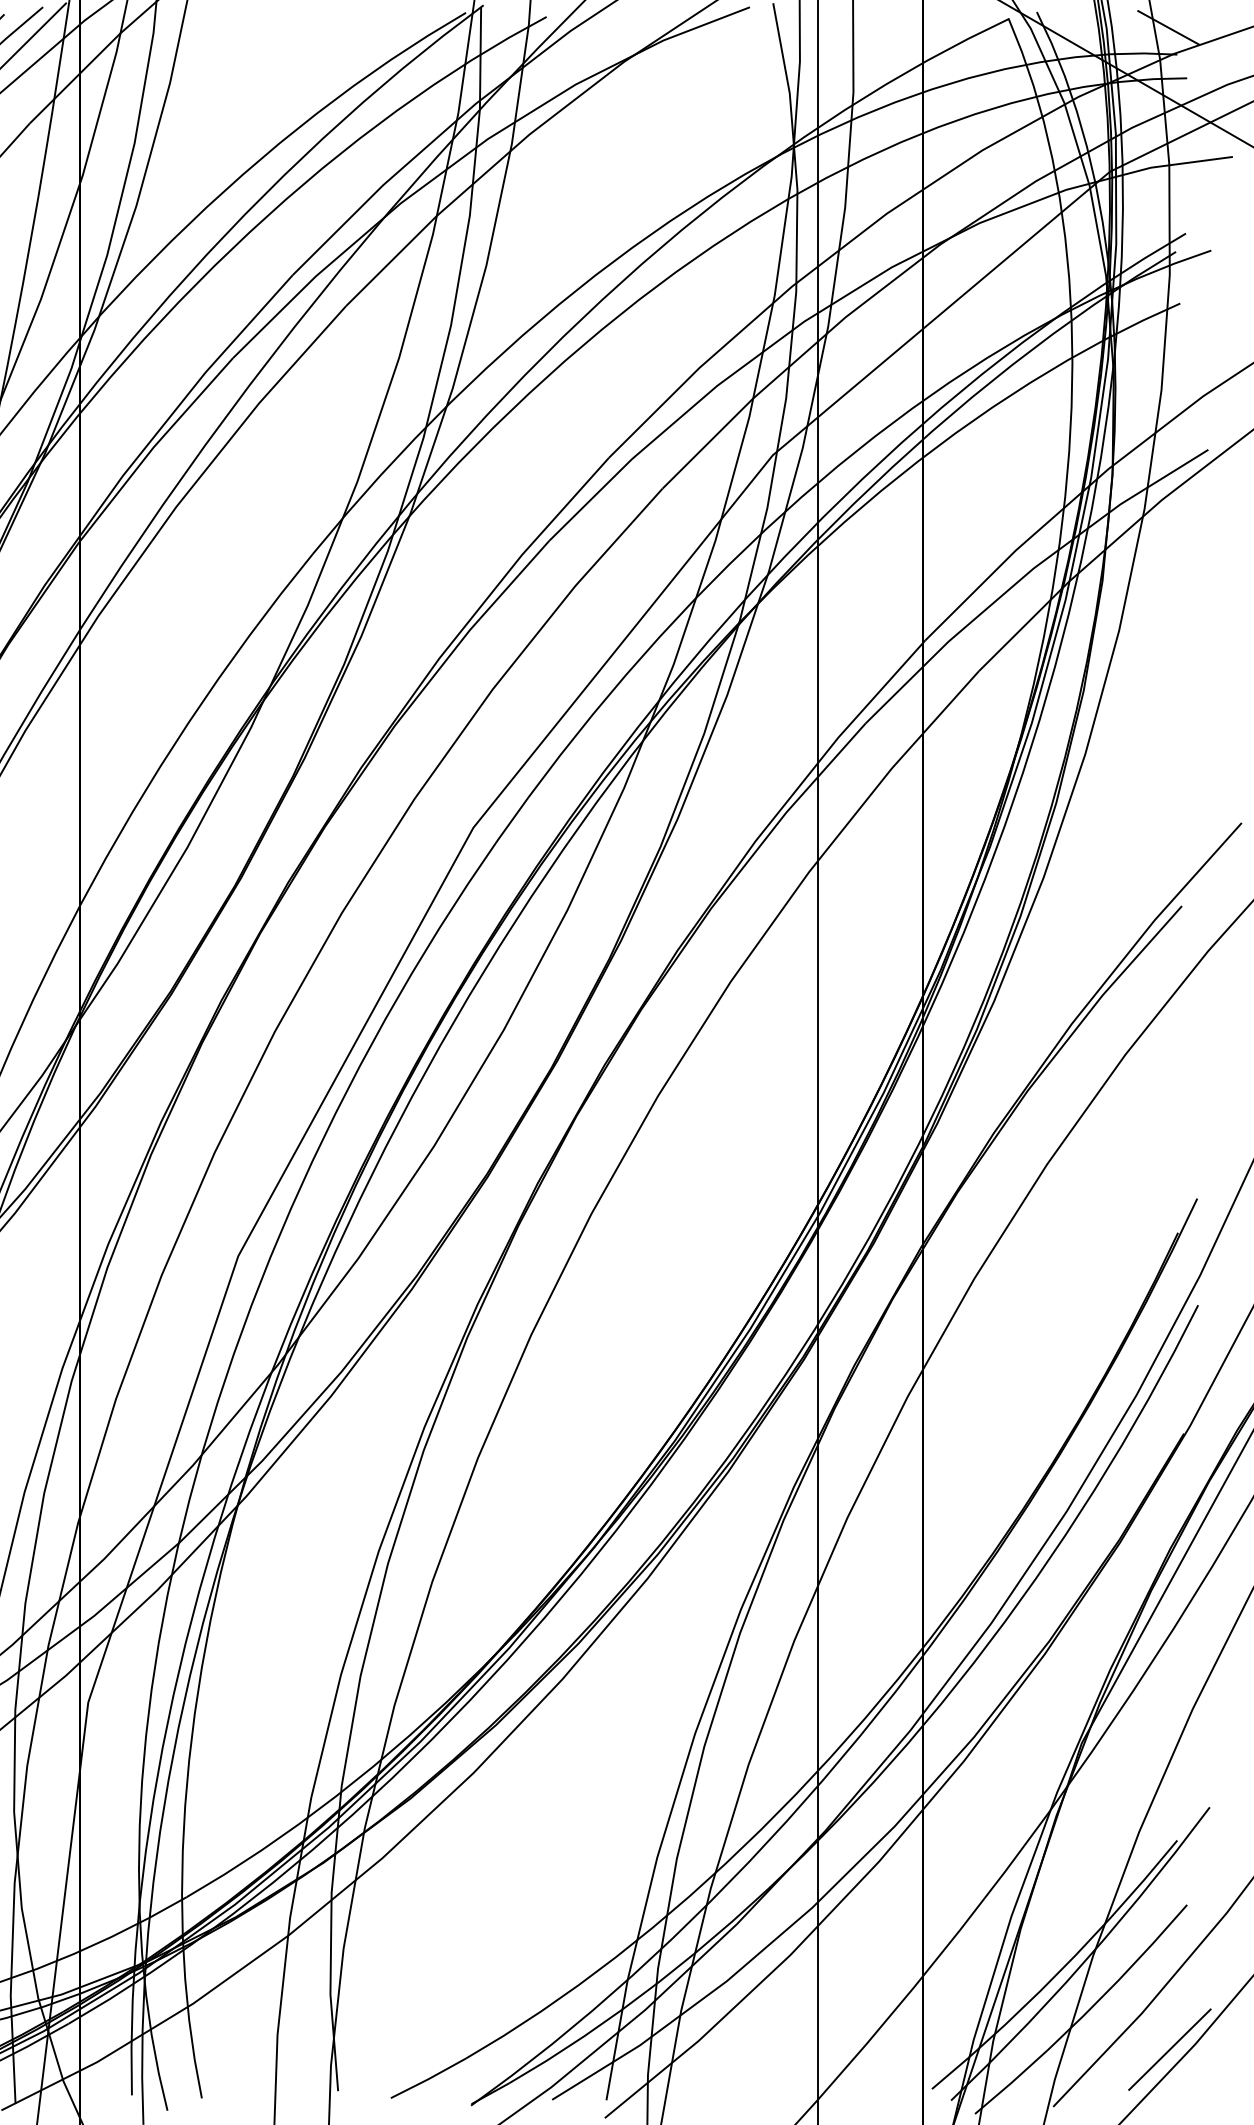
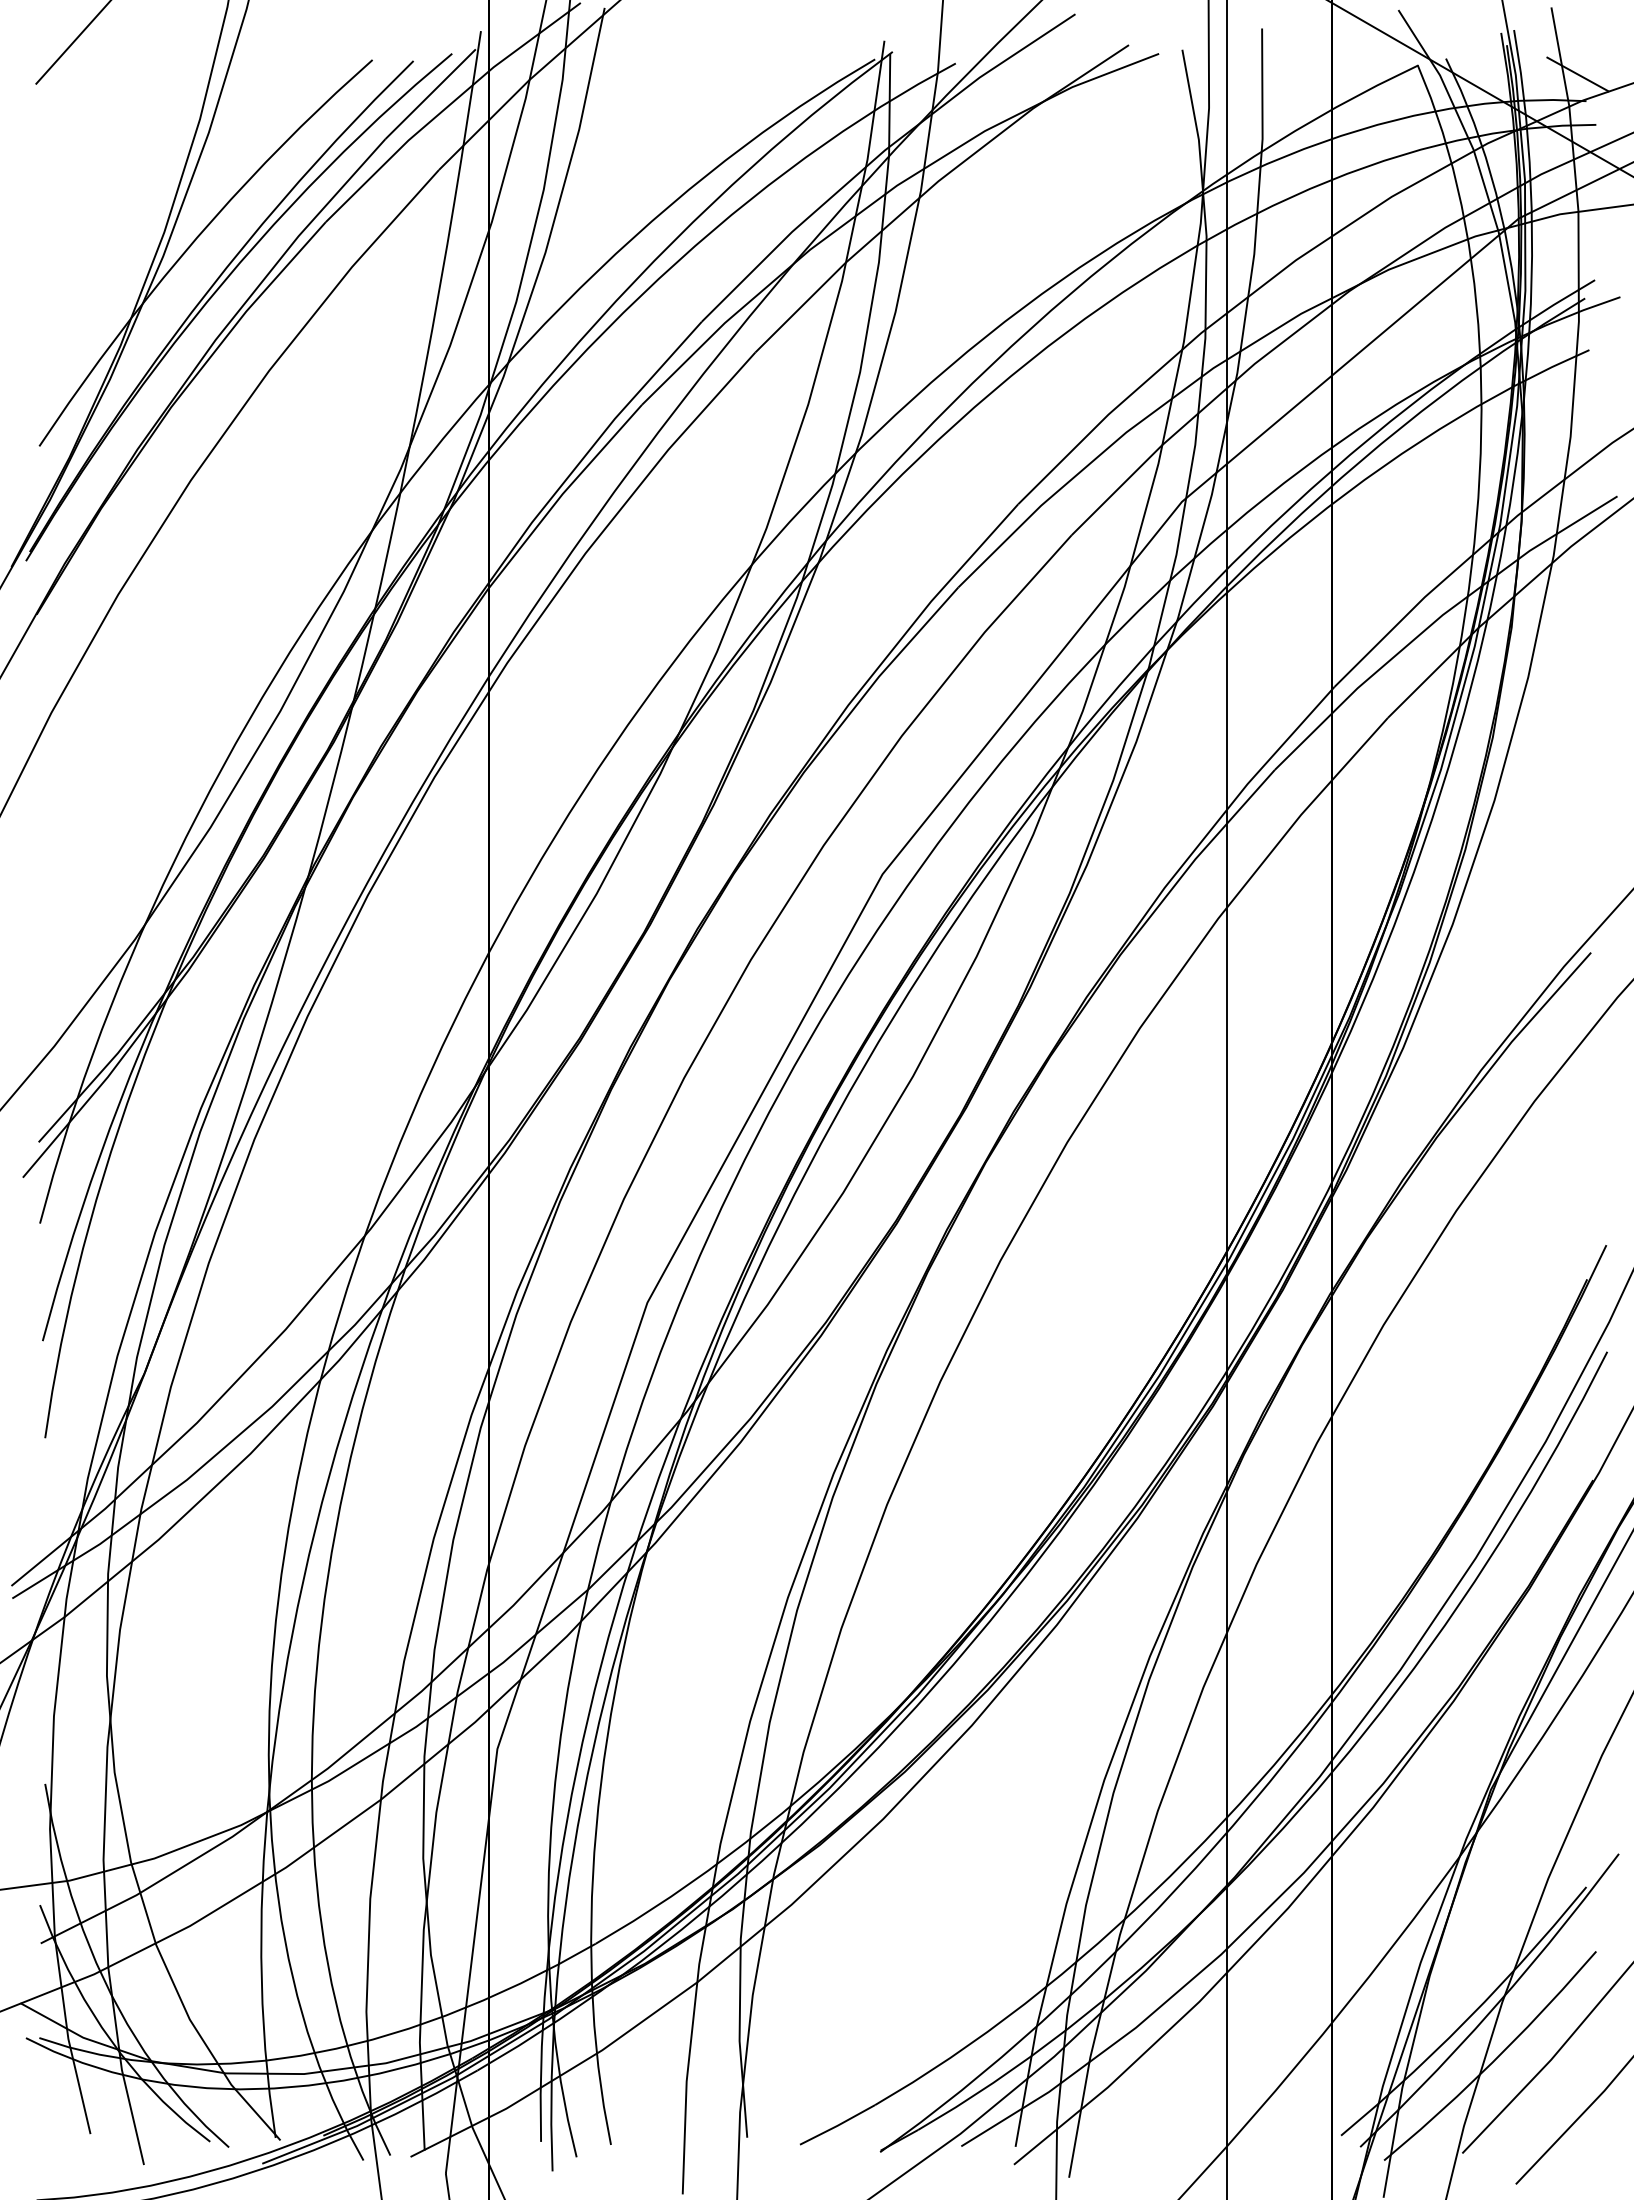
line: (1169, 2049) -> (1578, 2096), removed

